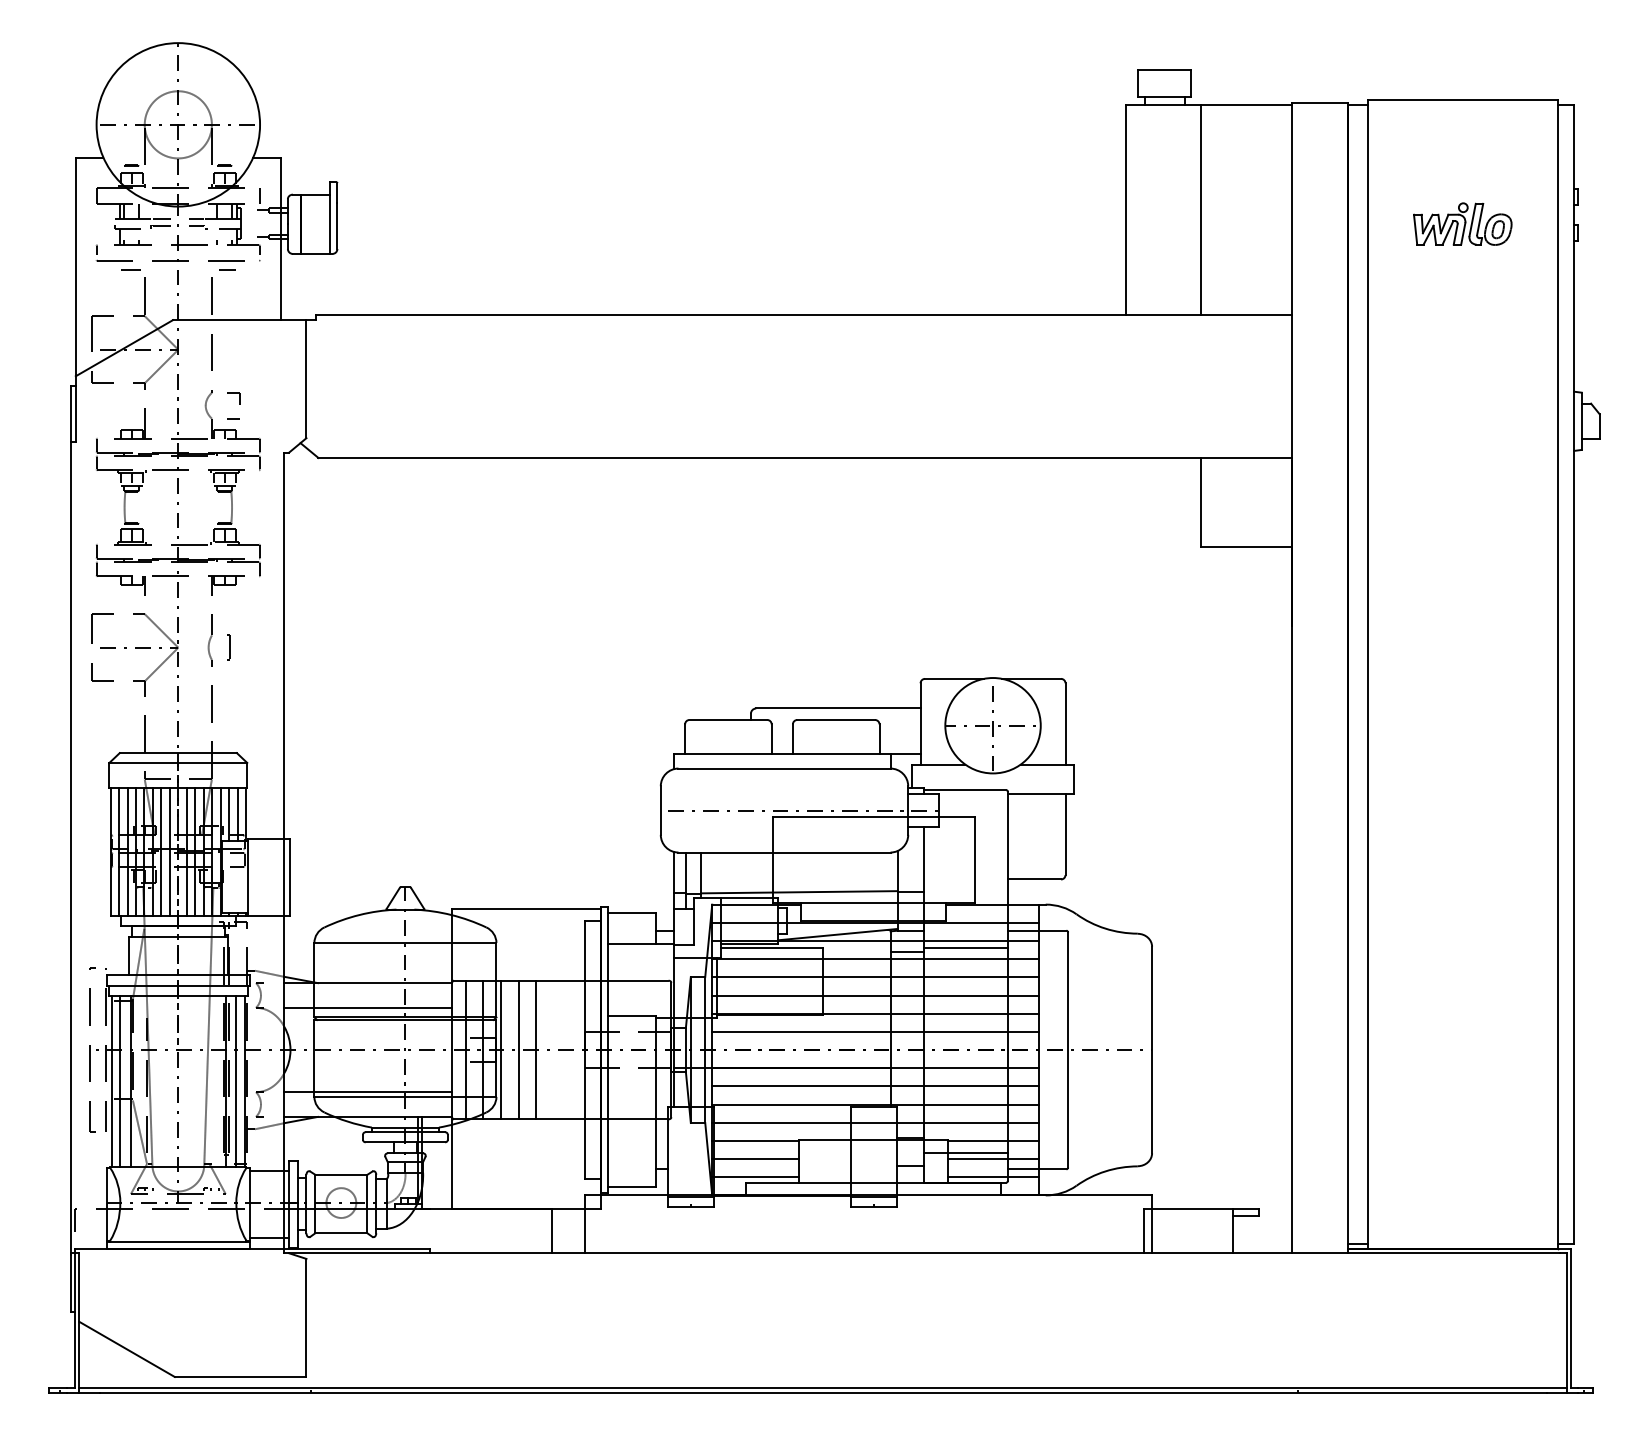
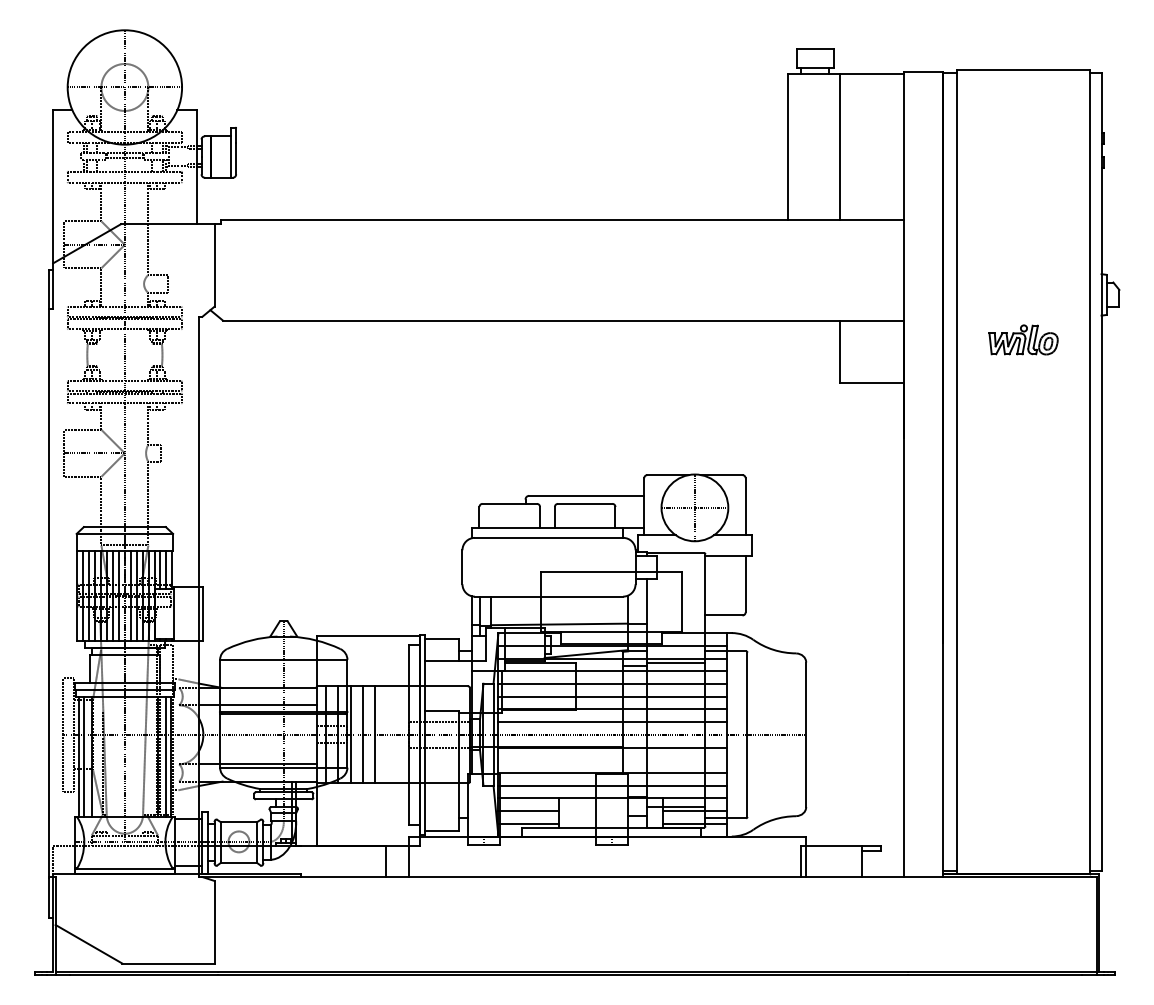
part: (1462, 223) -> (1023, 339), moved
line: (799, 810) -> (559, 567), removed
line: (875, 1086) -> (612, 760), removed

